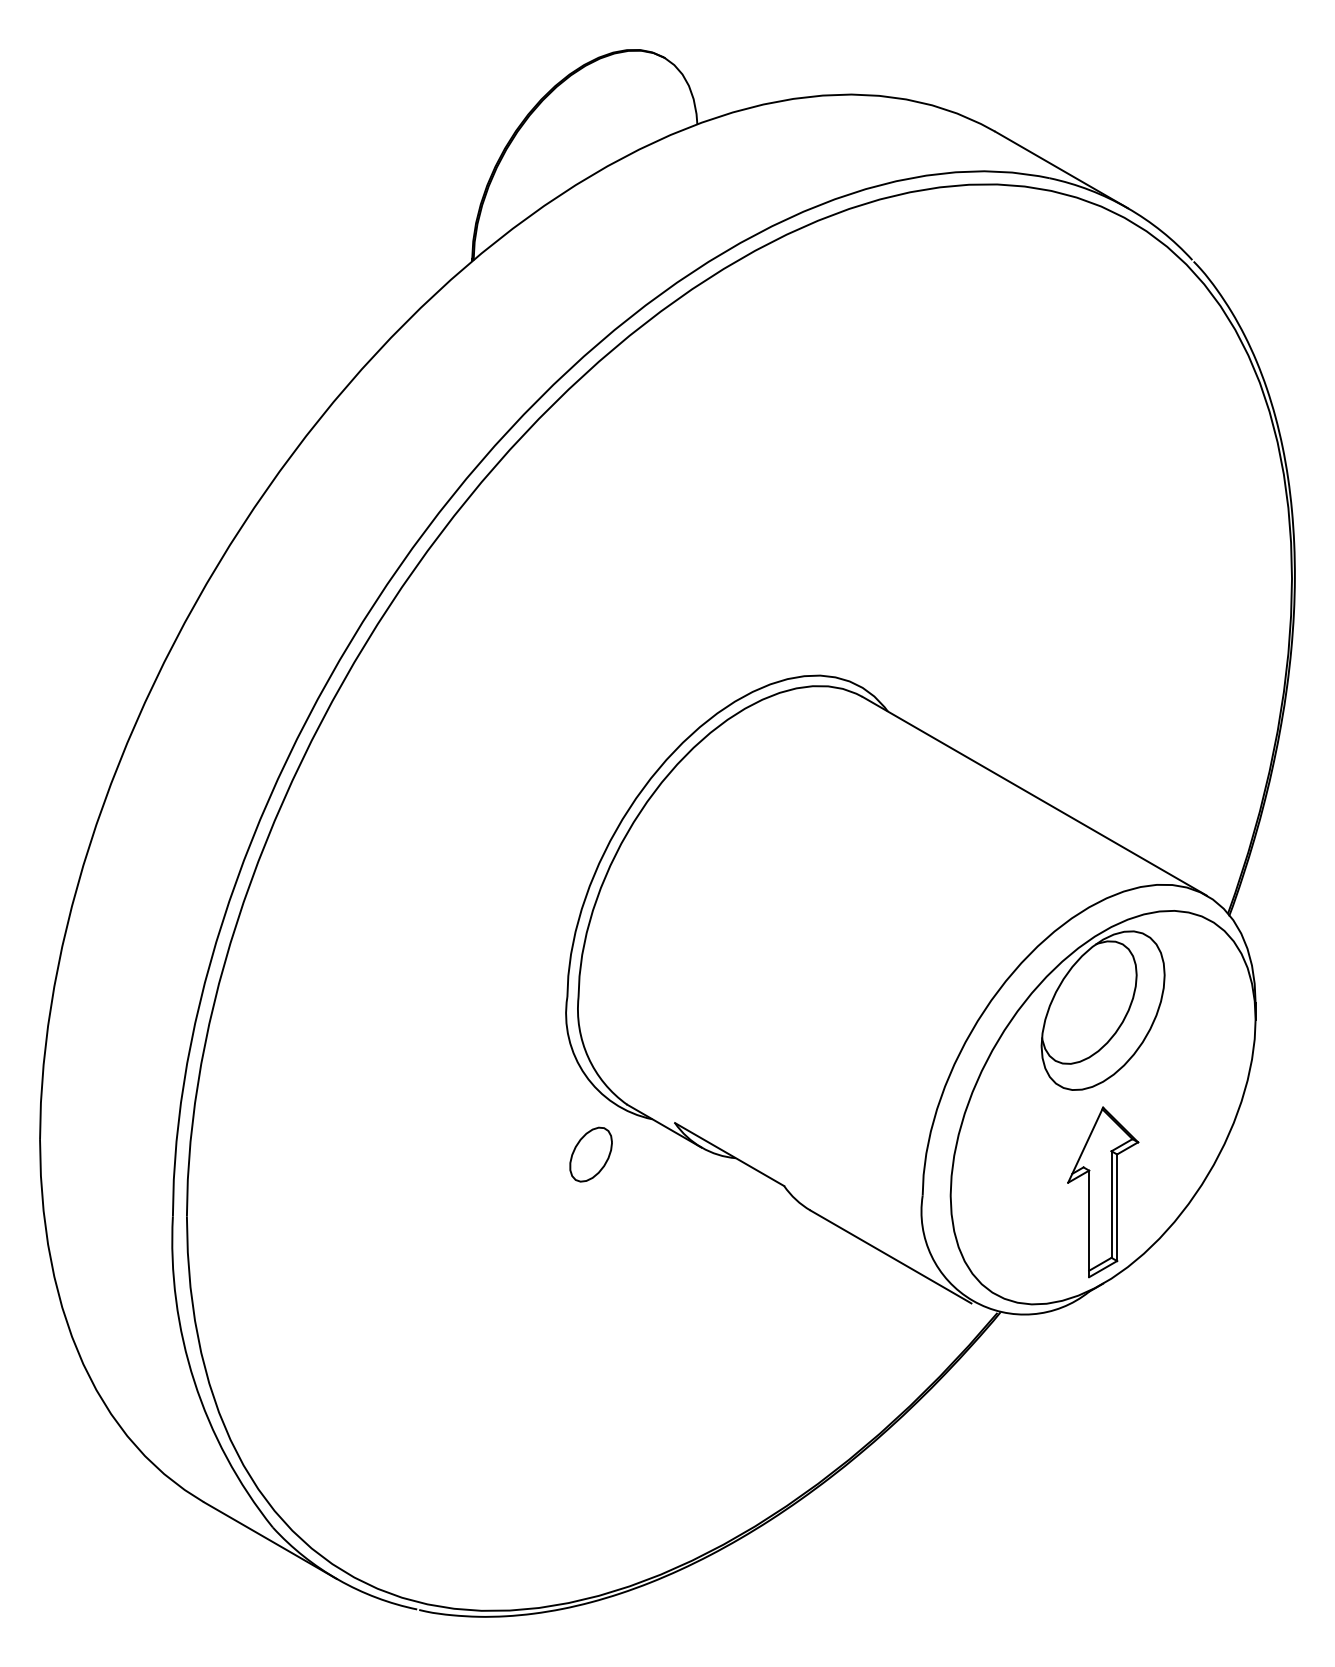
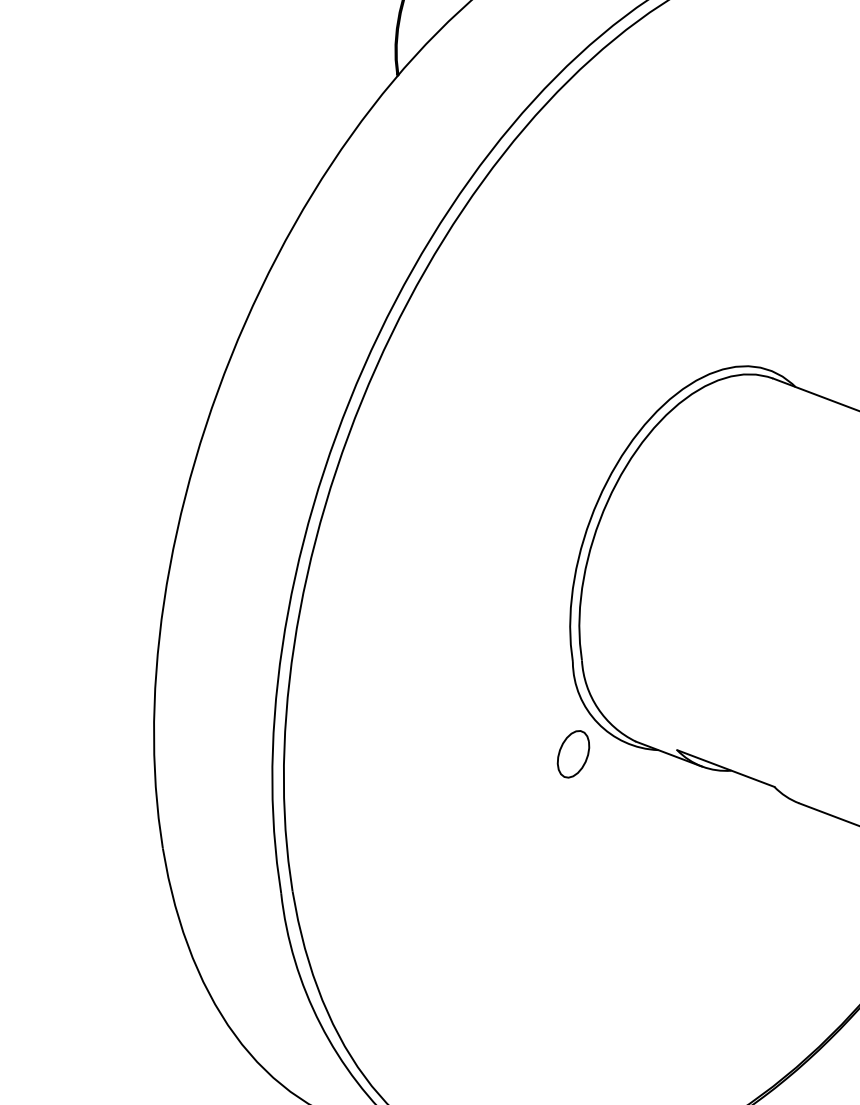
part: (590, 1154) -> (573, 754), moved

